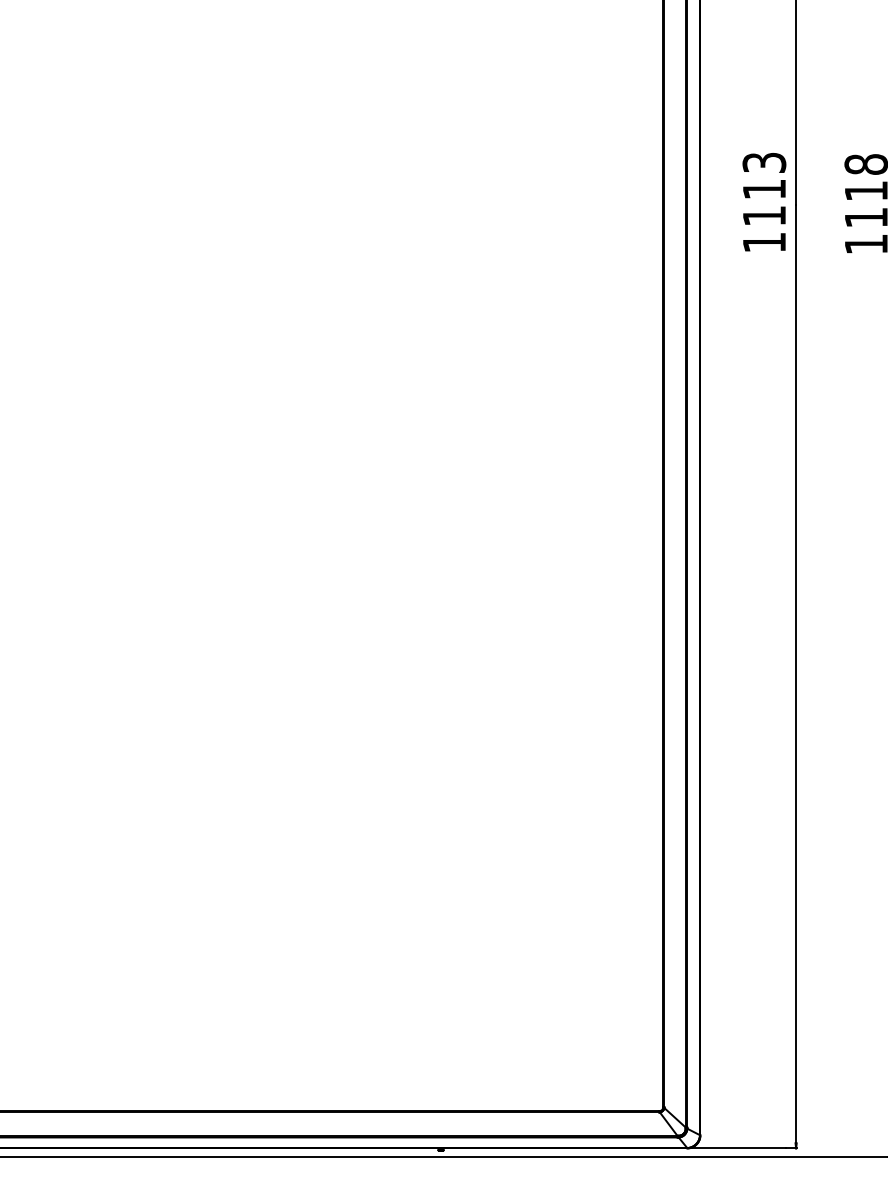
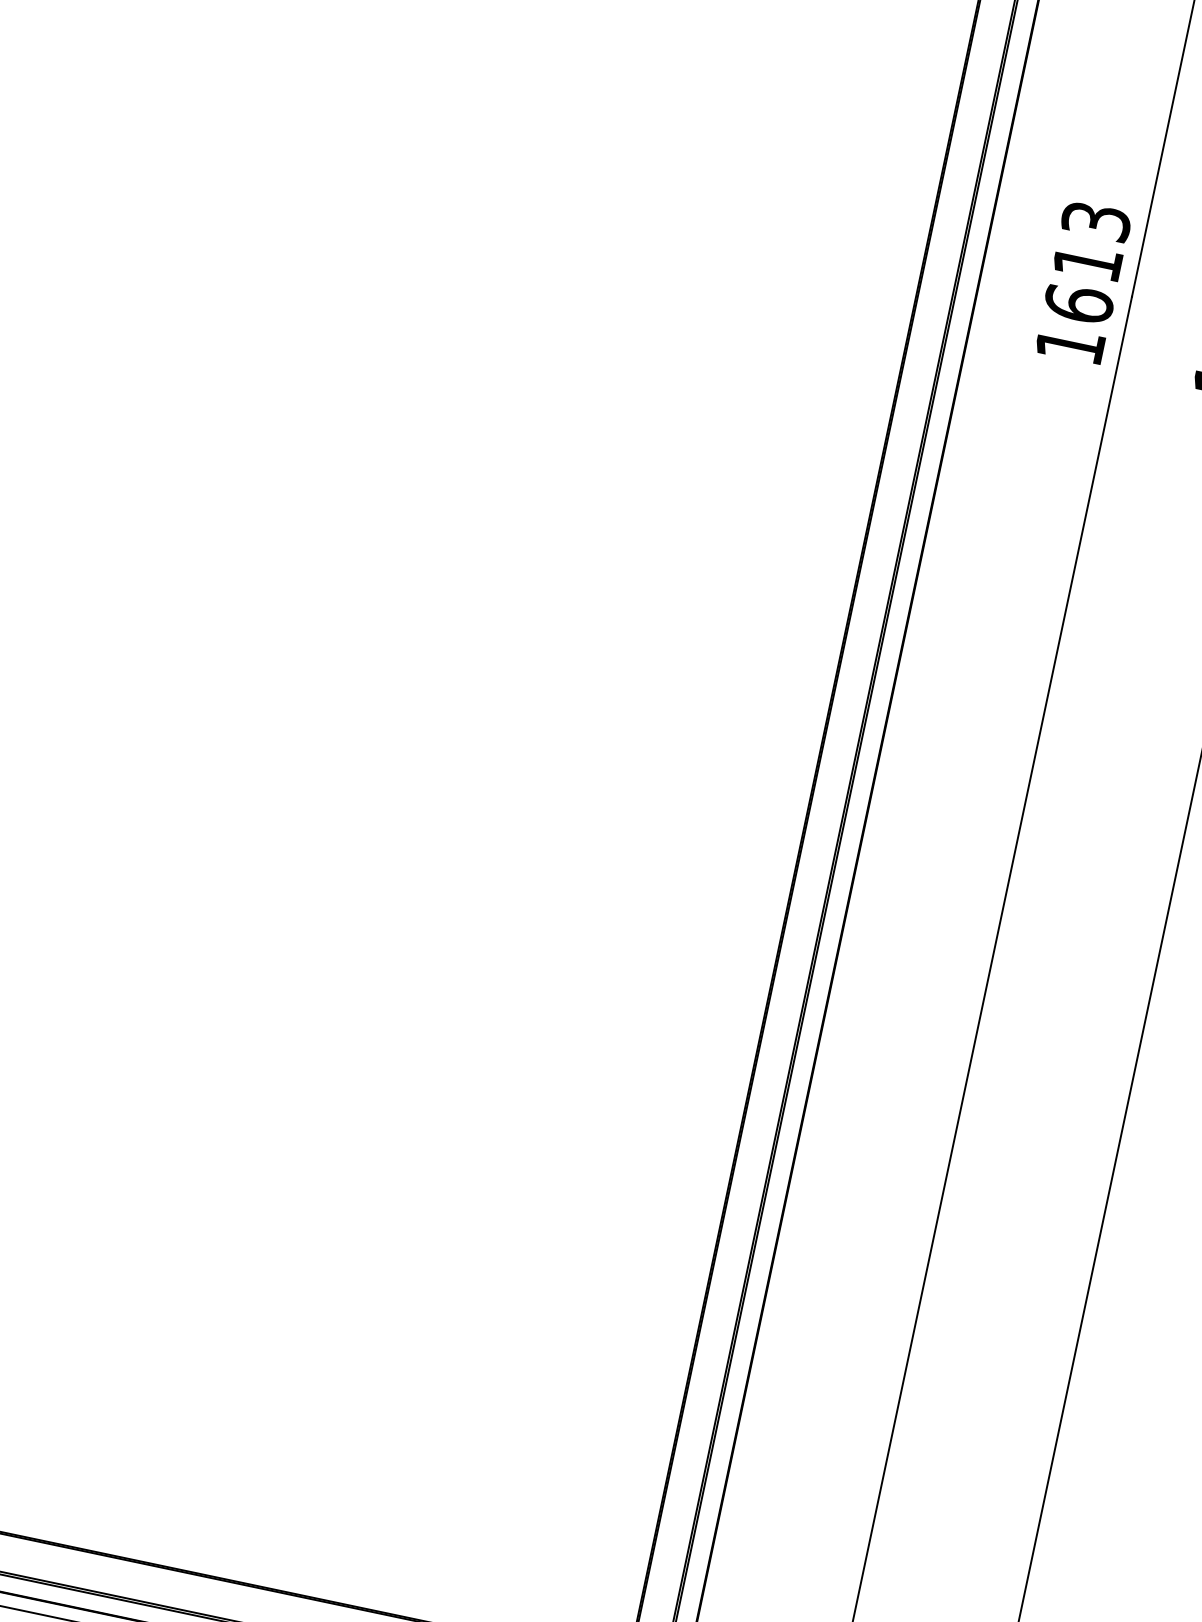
text: (764, 215) -> (1079, 303), 1113 -> 1613

